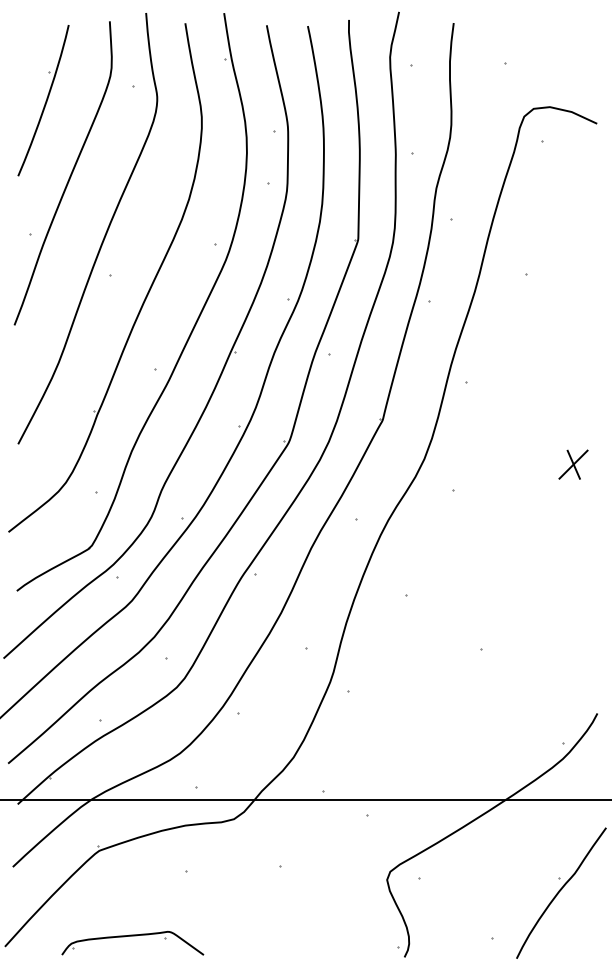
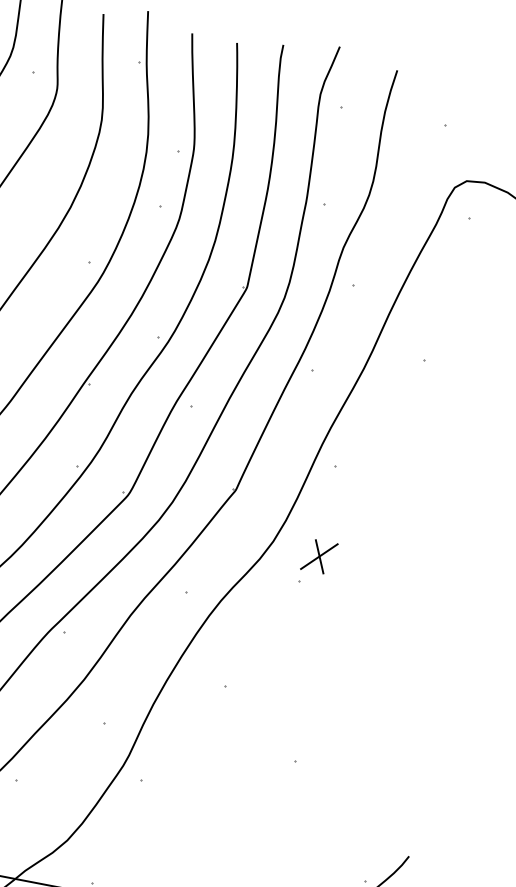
part: (573, 464) -> (319, 556), moved

